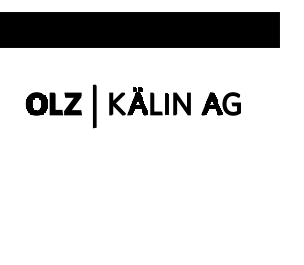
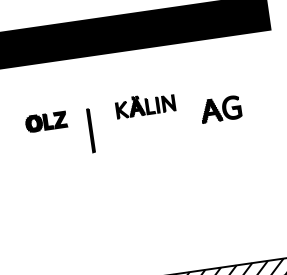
part: (149, 101) -> (144, 105), size x0.7
part: (53, 103) -> (46, 121), size x0.7
part: (220, 103) -> (220, 109), moved
line: (94, 106) -> (90, 130), moved

